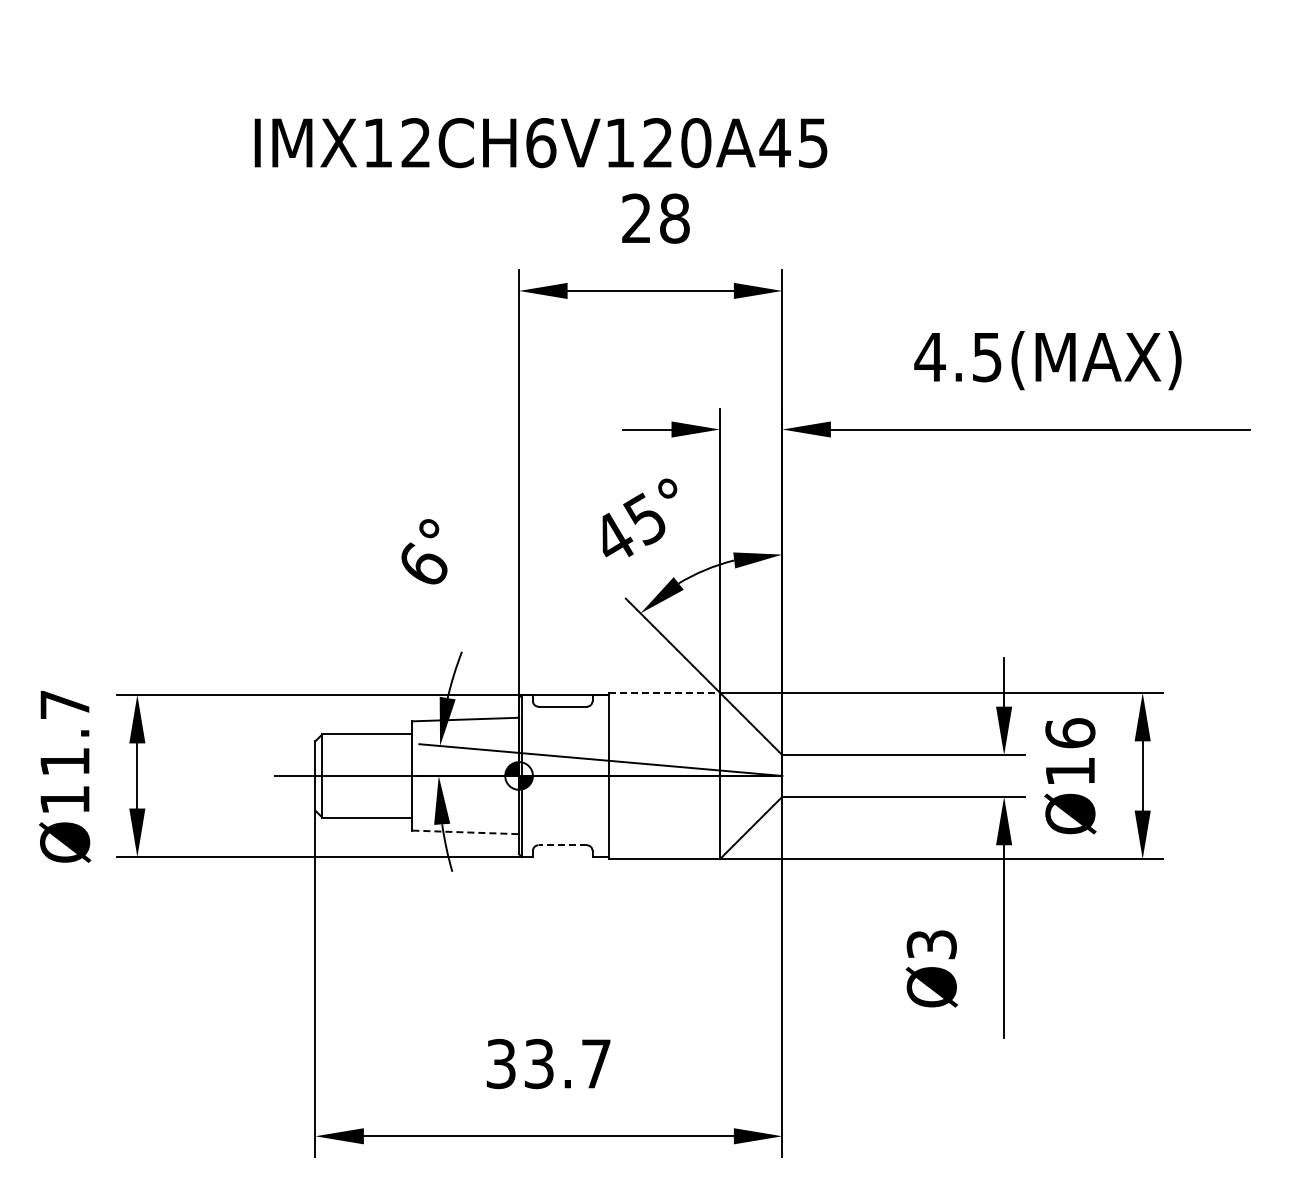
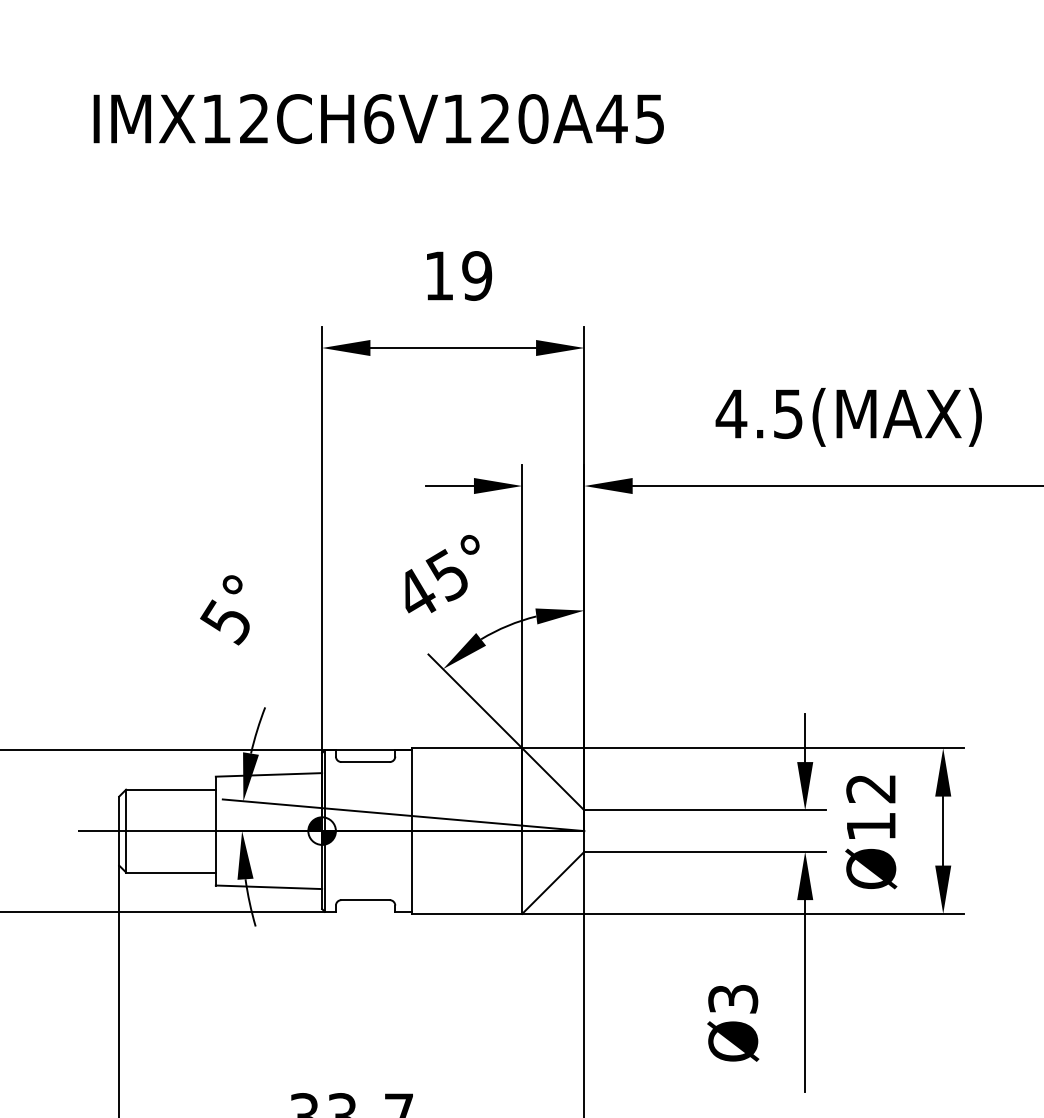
text: (540, 143) -> (378, 119), moved
text: (655, 218) -> (457, 275), 28 -> 19
text: (421, 565) -> (224, 621), 6° -> 5°
line: (665, 692) -> (467, 747), dashed -> solid
text: (1070, 733) -> (871, 788), Ø16 -> Ø12
line: (466, 832) -> (269, 887), dashed -> solid
line: (562, 845) -> (365, 900), dashed -> solid

